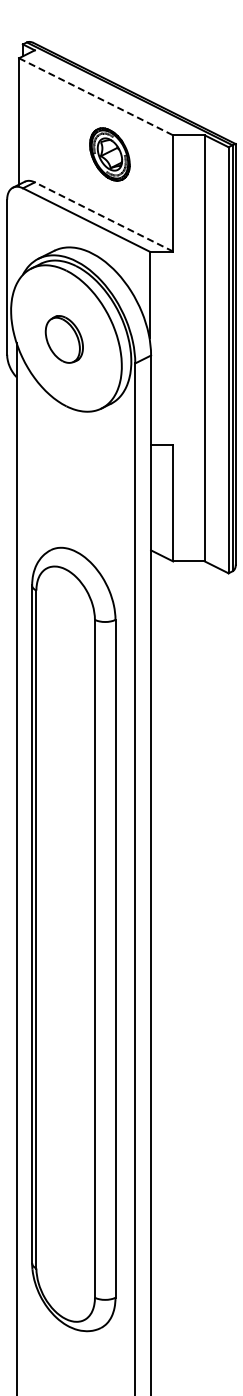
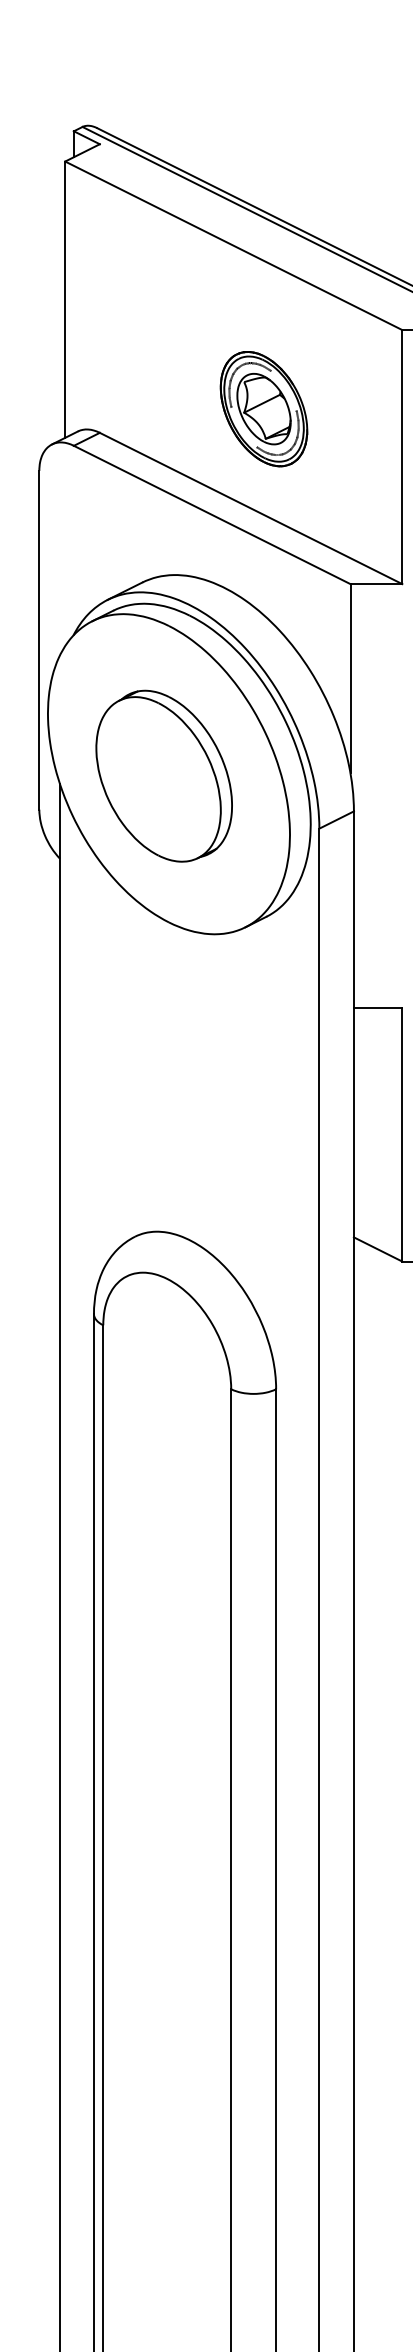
line: (96, 97) -> (234, 247), dashed -> solid
part: (109, 154) -> (263, 409), moved
line: (103, 216) -> (249, 507), dashed -> solid
part: (64, 339) -> (164, 776), size x1.67

